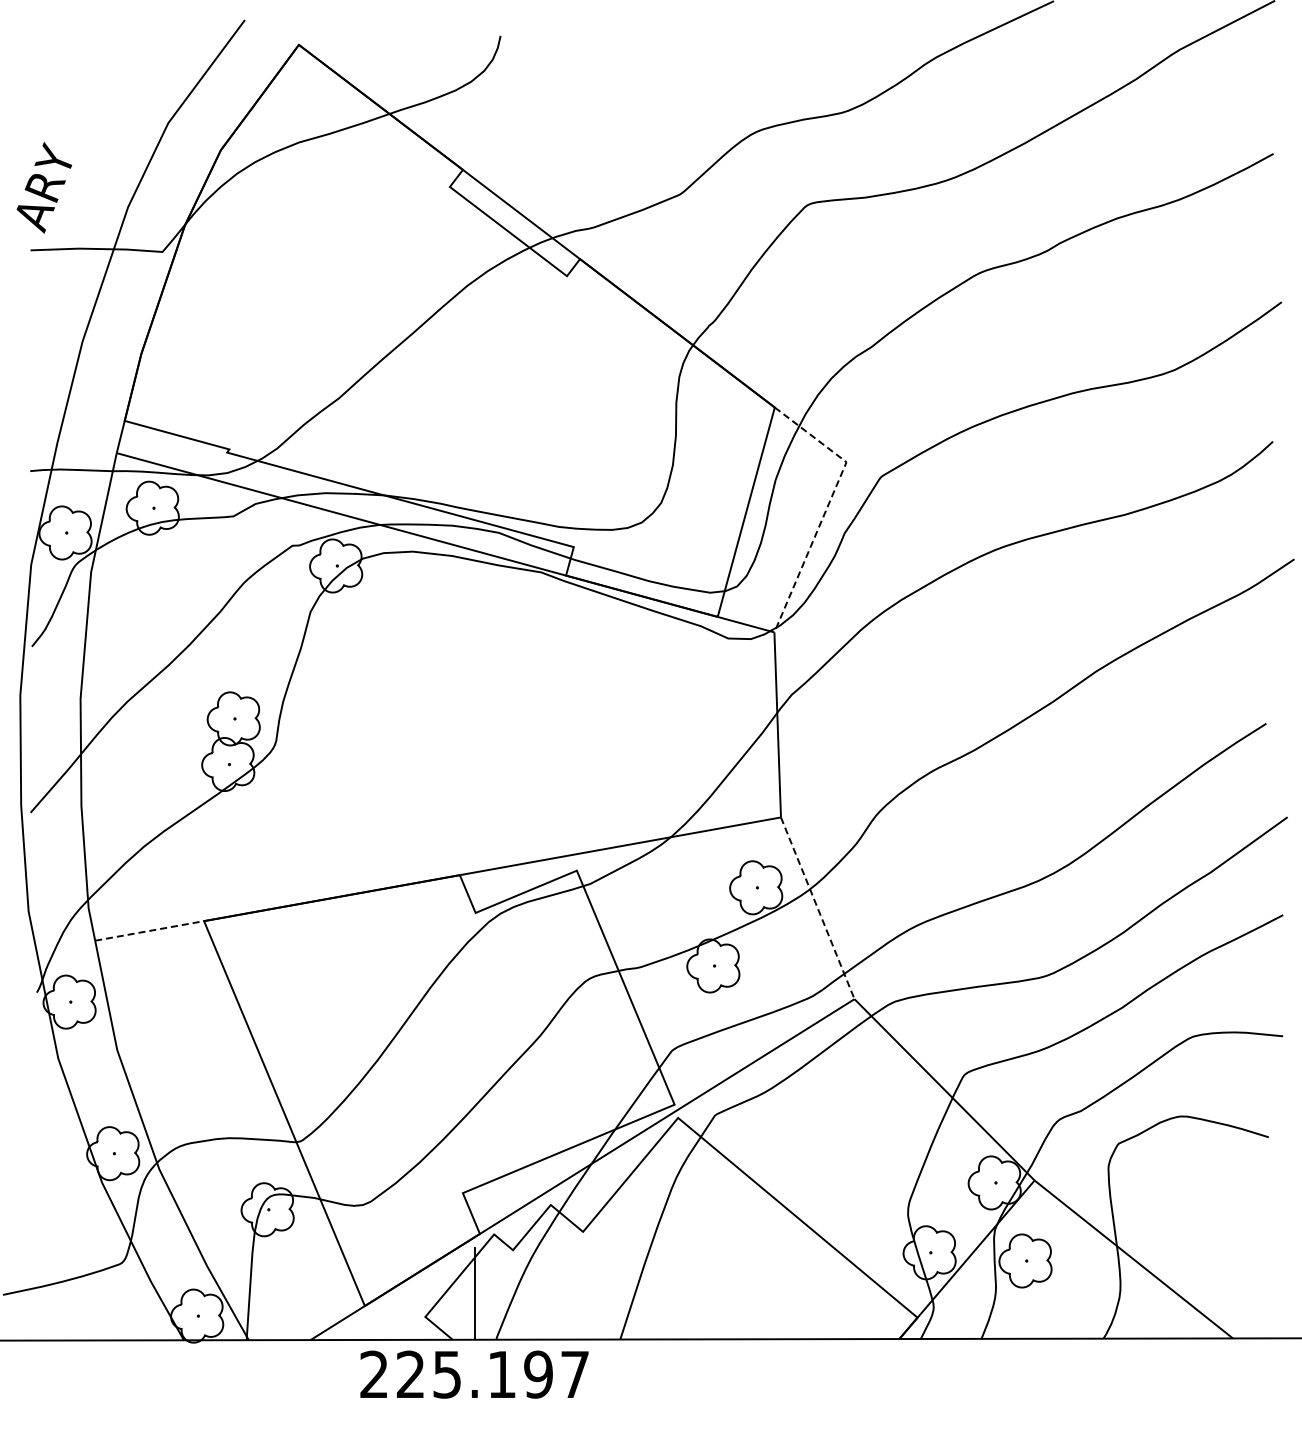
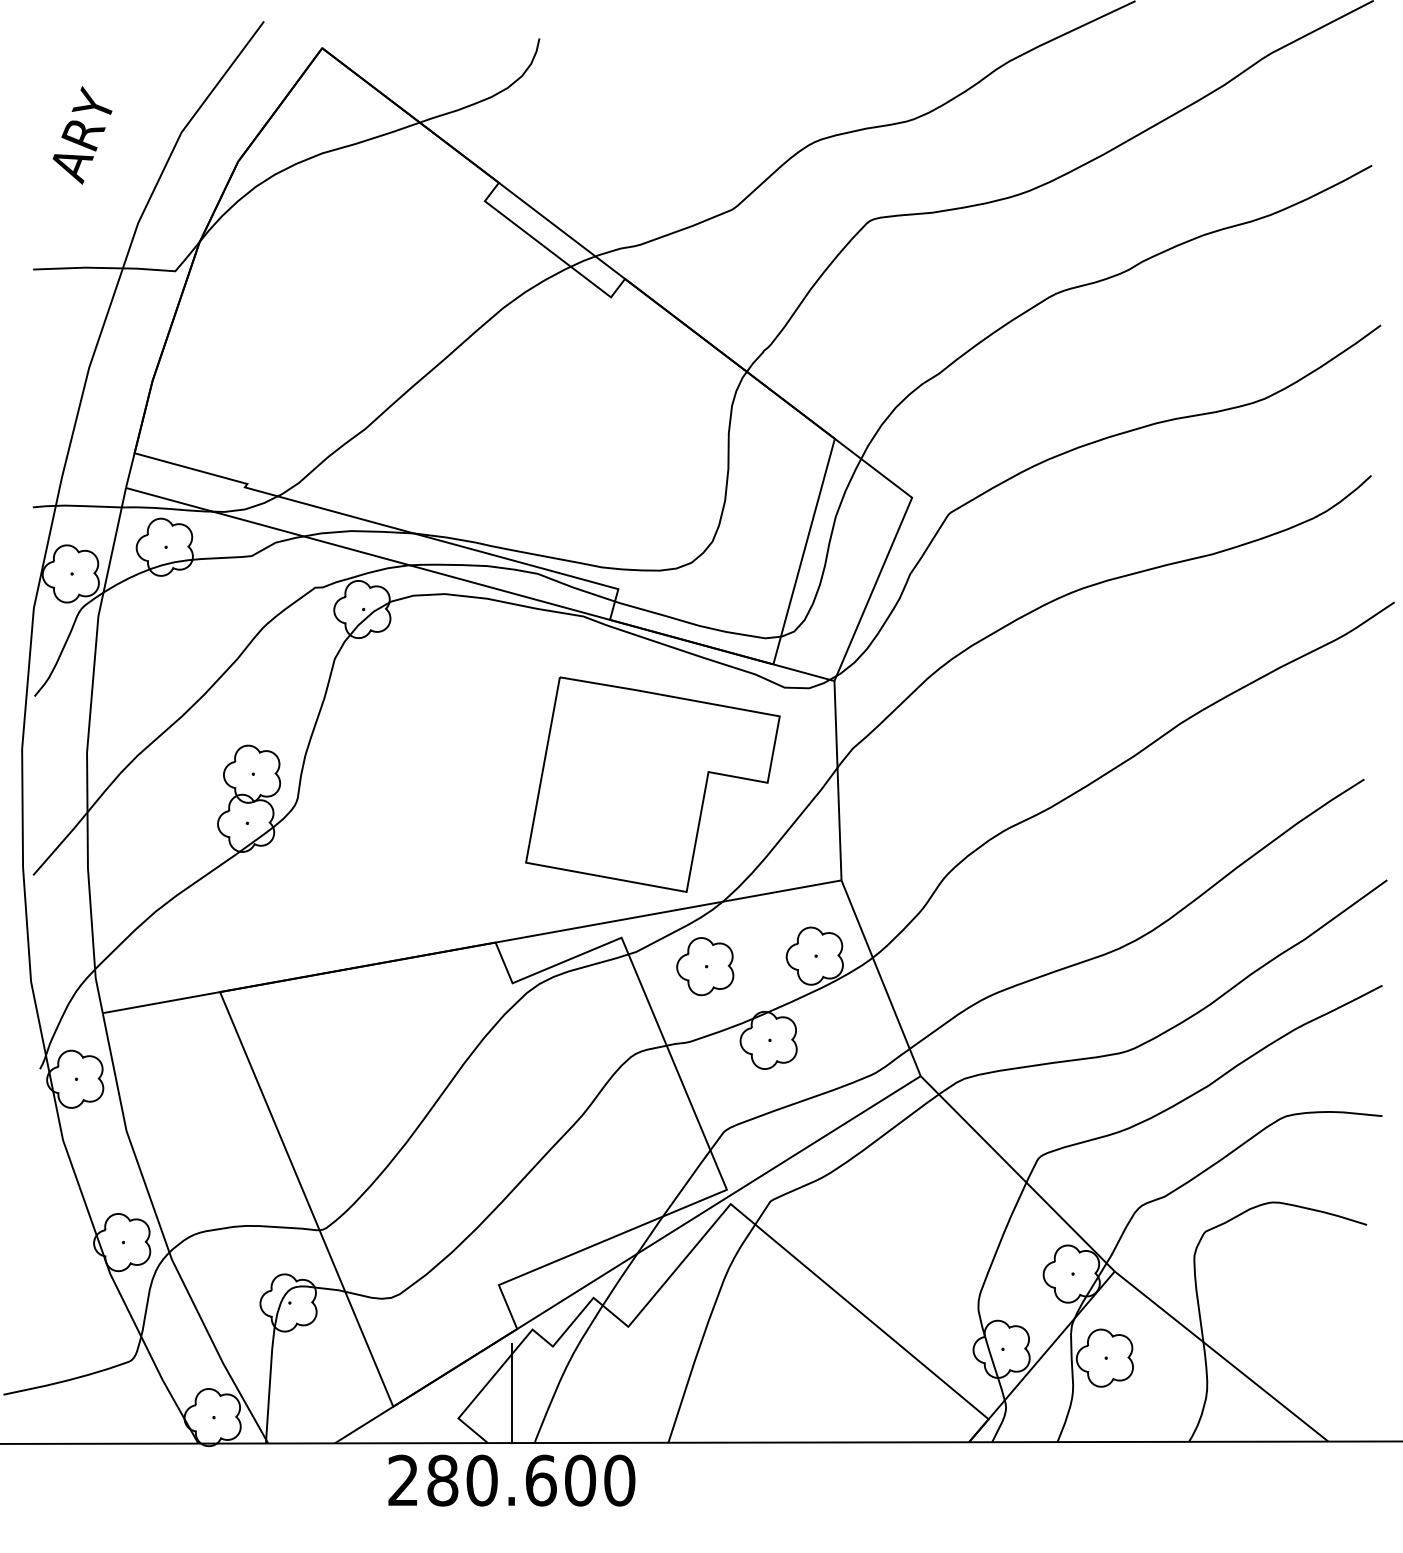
text: (44, 187) -> (82, 135), moved
line: (828, 505) -> (892, 544), dashed -> solid
part: (605, 728) -> (652, 784), added
part: (654, 897) -> (705, 966), added
line: (817, 908) -> (880, 978), dashed -> solid
line: (150, 930) -> (162, 1002), dashed -> solid
text: (492, 1374) -> (530, 1480), 225.197 -> 280.600

